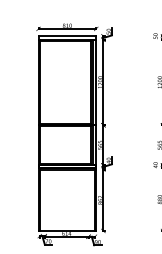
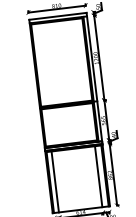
line: (44, 199) -> (54, 181), added
line: (88, 199) -> (98, 175), added

